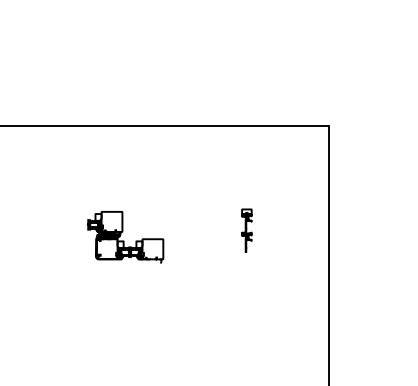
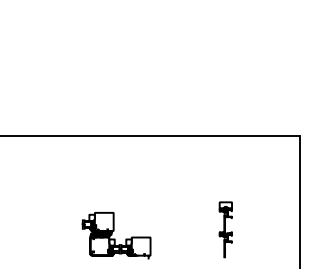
part: (246, 230) -> (225, 229), size x1.43

